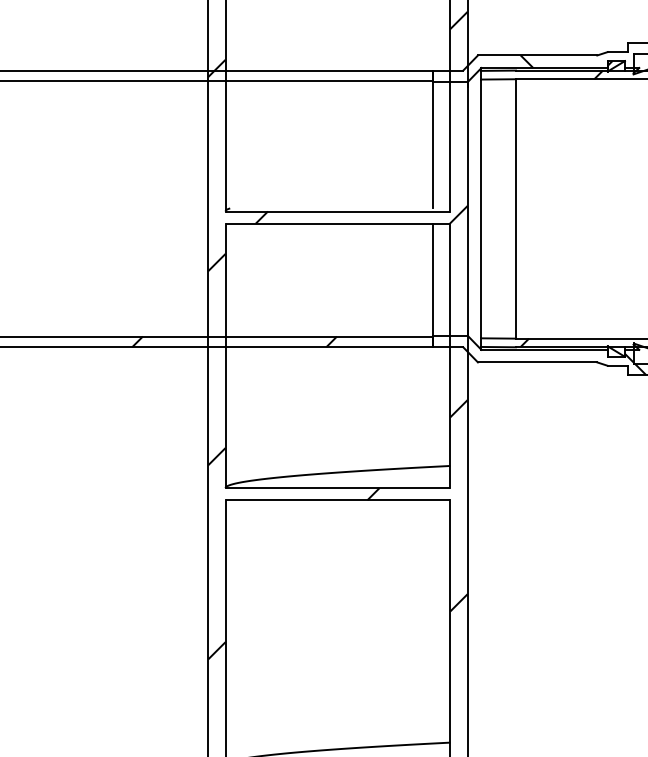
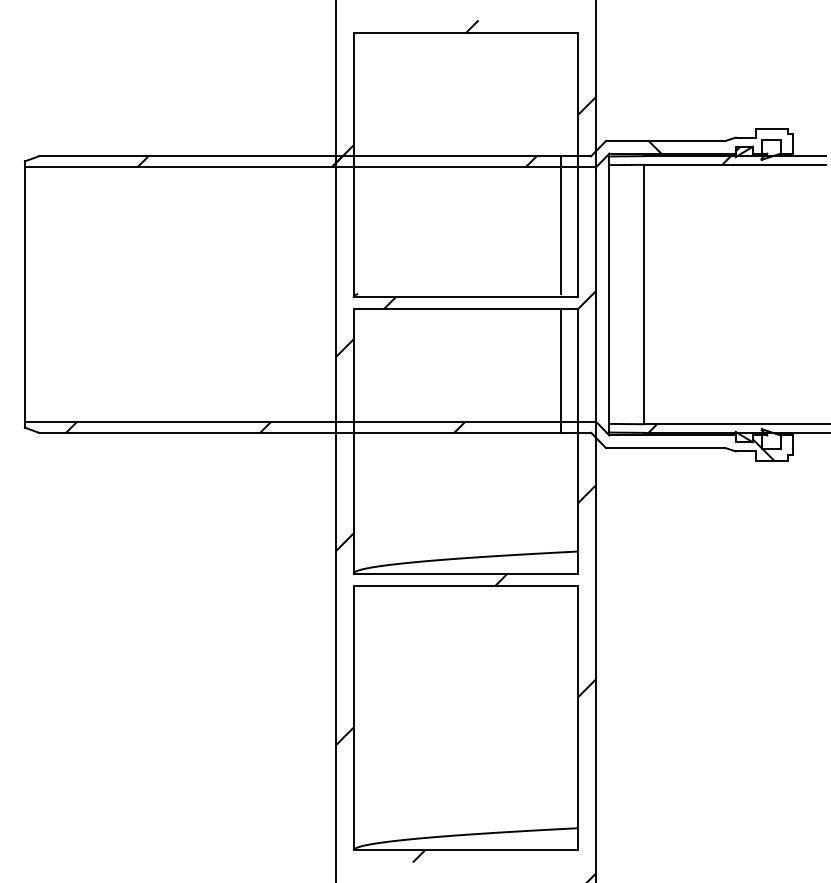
hatch: (208, 75) -> (336, 161), added

